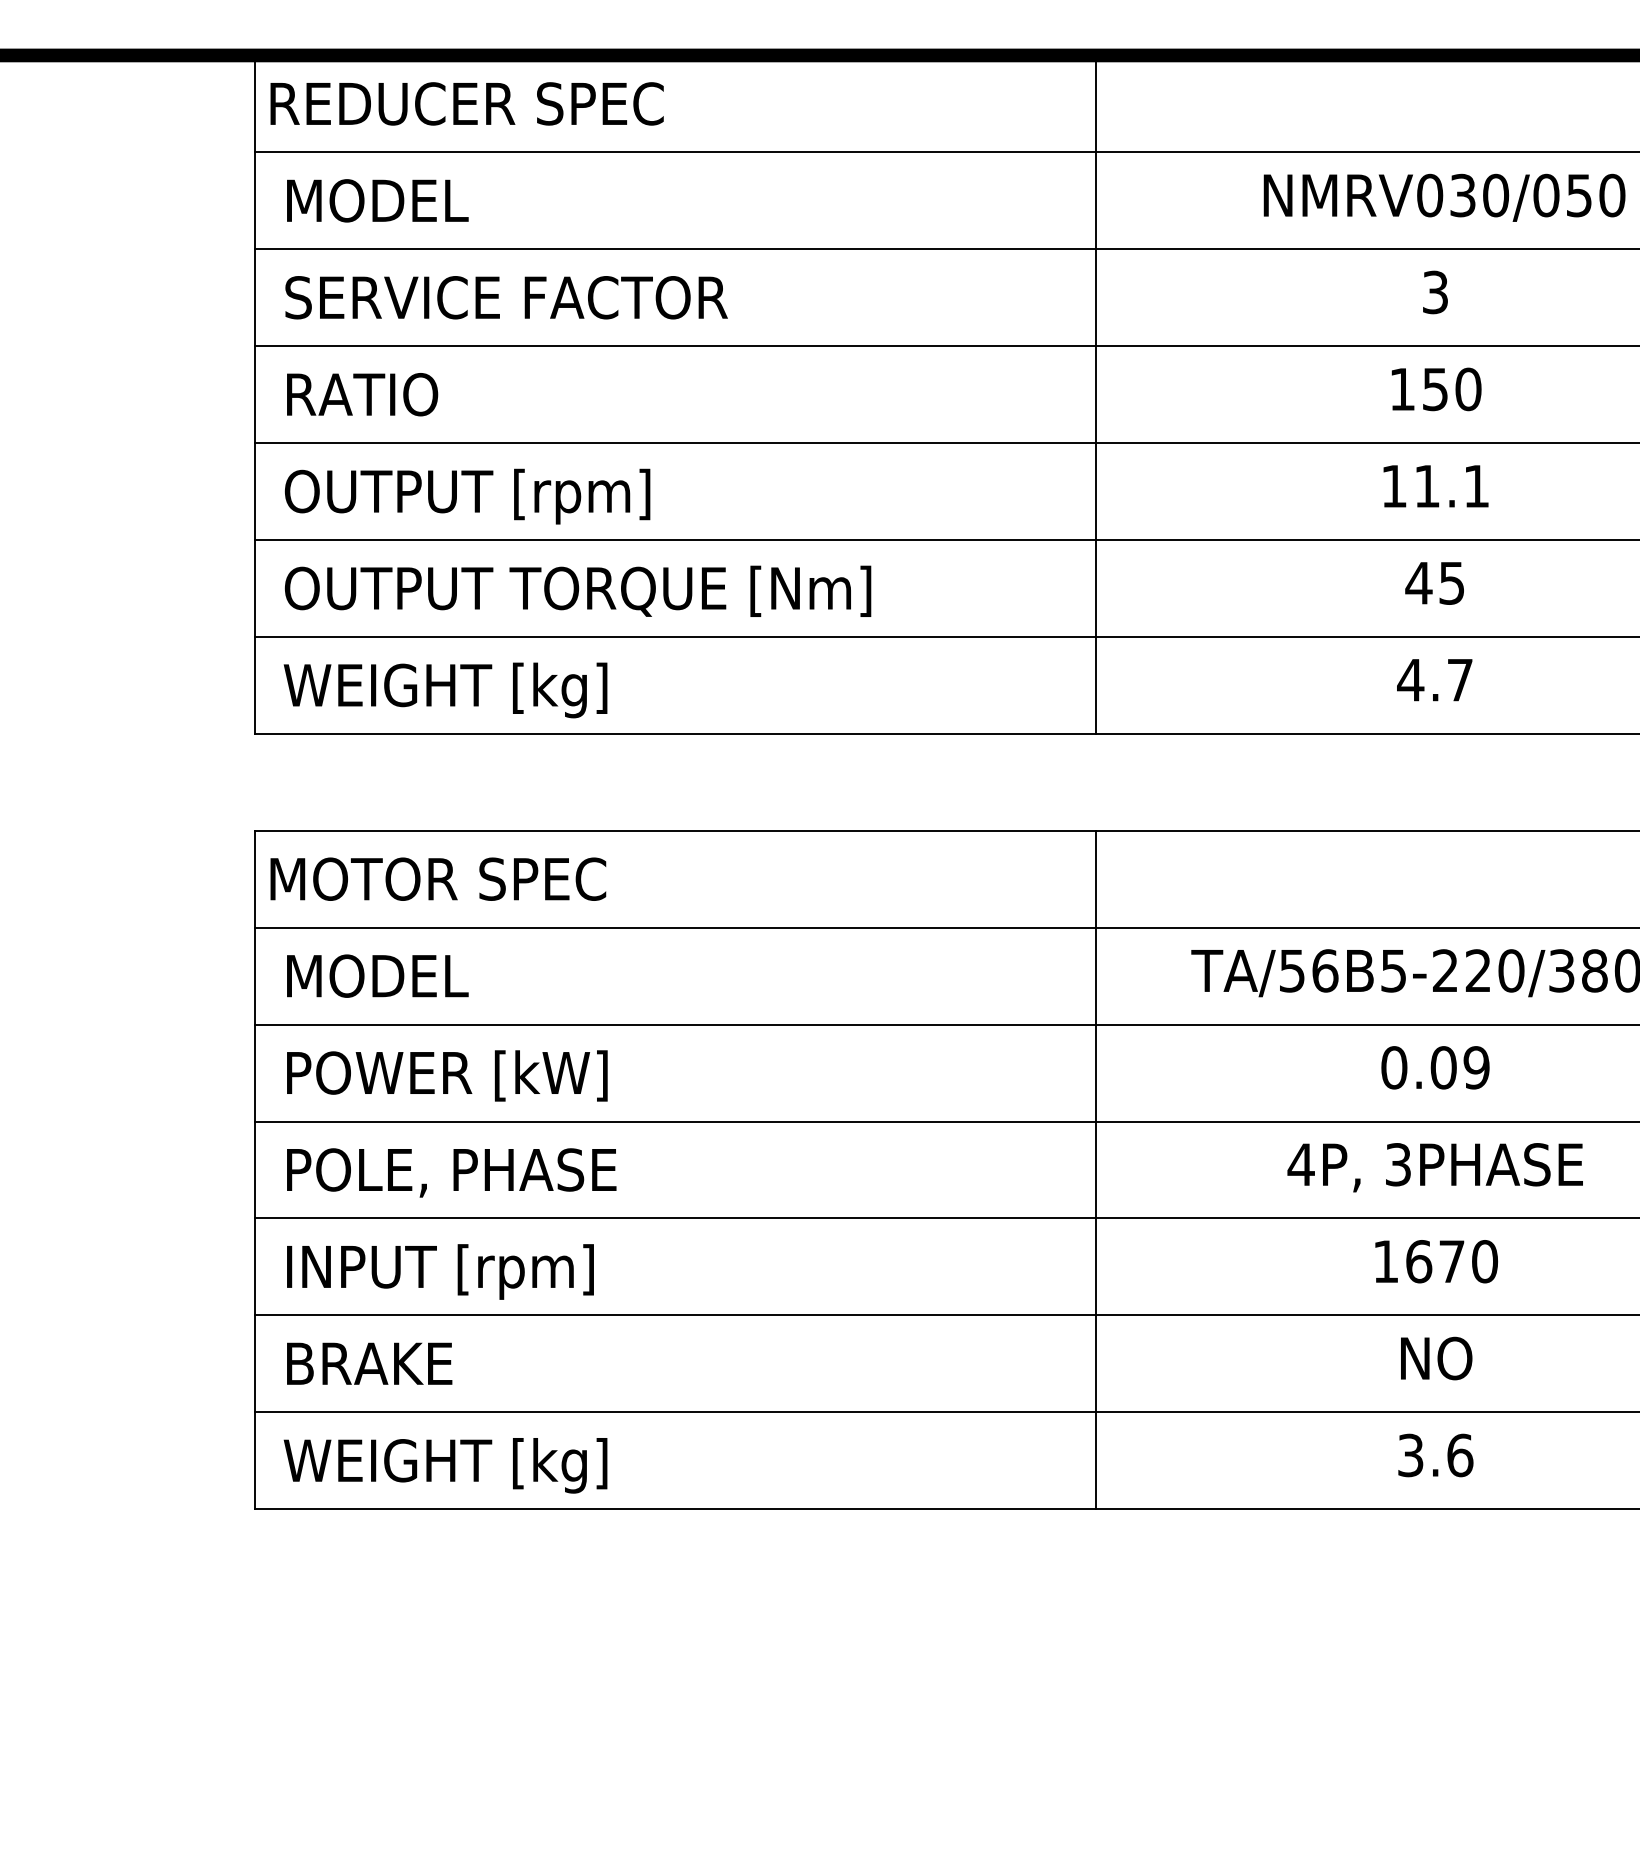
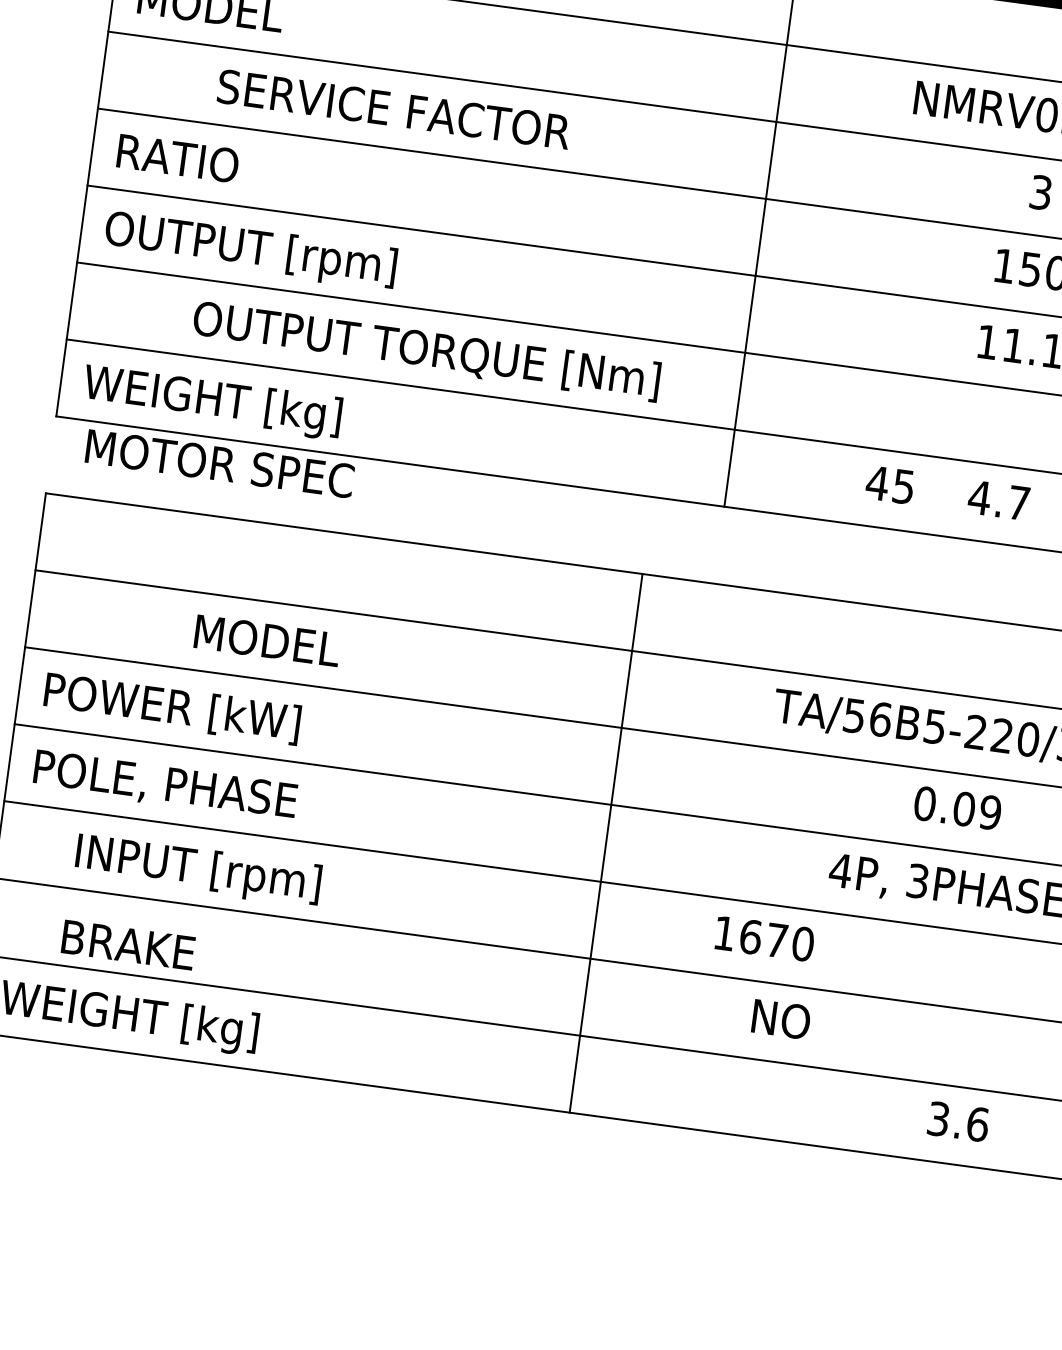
text: (506, 297) -> (394, 109), moved
text: (1434, 583) -> (889, 485), moved
text: (577, 590) -> (426, 350), moved
text: (438, 878) -> (220, 463), moved
text: (377, 975) -> (267, 640), moved
line: (1096, 1169) -> (606, 842), moved
text: (1436, 1261) -> (764, 938), moved
text: (440, 1271) -> (198, 870), moved
text: (1436, 1358) -> (781, 1019), moved
text: (369, 1363) -> (128, 944), moved
text: (1435, 1455) -> (958, 1121), moved

